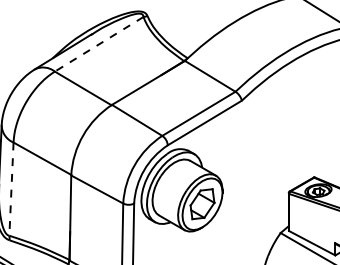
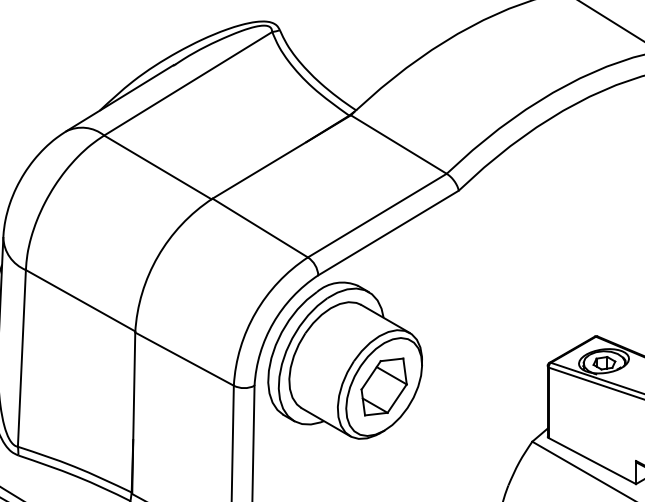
line: (98, 44) -> (186, 84), dashed -> solid
line: (11, 189) -> (21, 359), dashed -> solid

